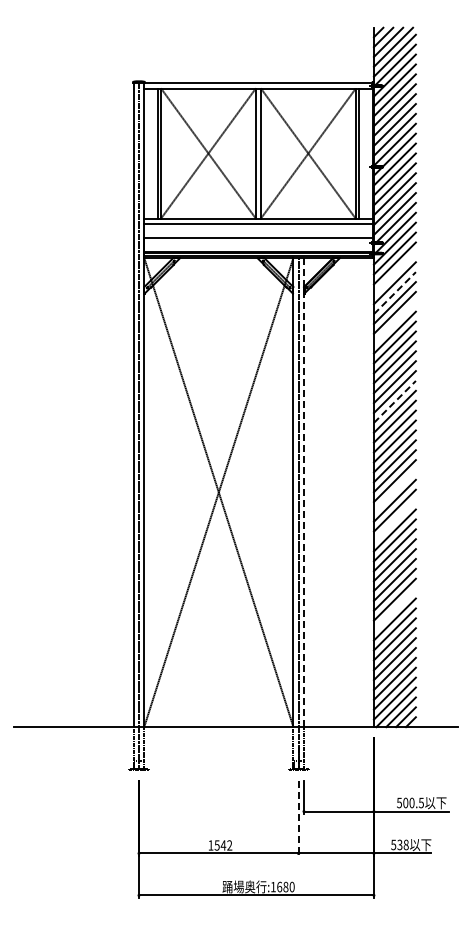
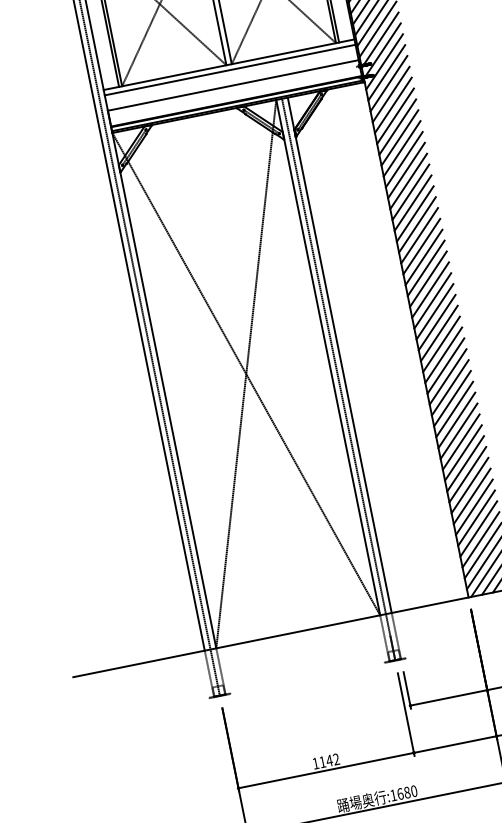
line: (394, 273) -> (390, 94), added
line: (394, 293) -> (395, 116), dashed -> solid
line: (394, 322) -> (401, 148), added
line: (394, 401) -> (419, 235), dashed -> solid
line: (394, 490) -> (438, 333), added
line: (303, 492) -> (339, 355), dashed -> solid
line: (394, 520) -> (445, 366), added
line: (394, 609) -> (465, 463), added
line: (298, 818) -> (405, 714), dashed -> solid
text: (216, 845) -> (321, 762), 1542 -> 1142

